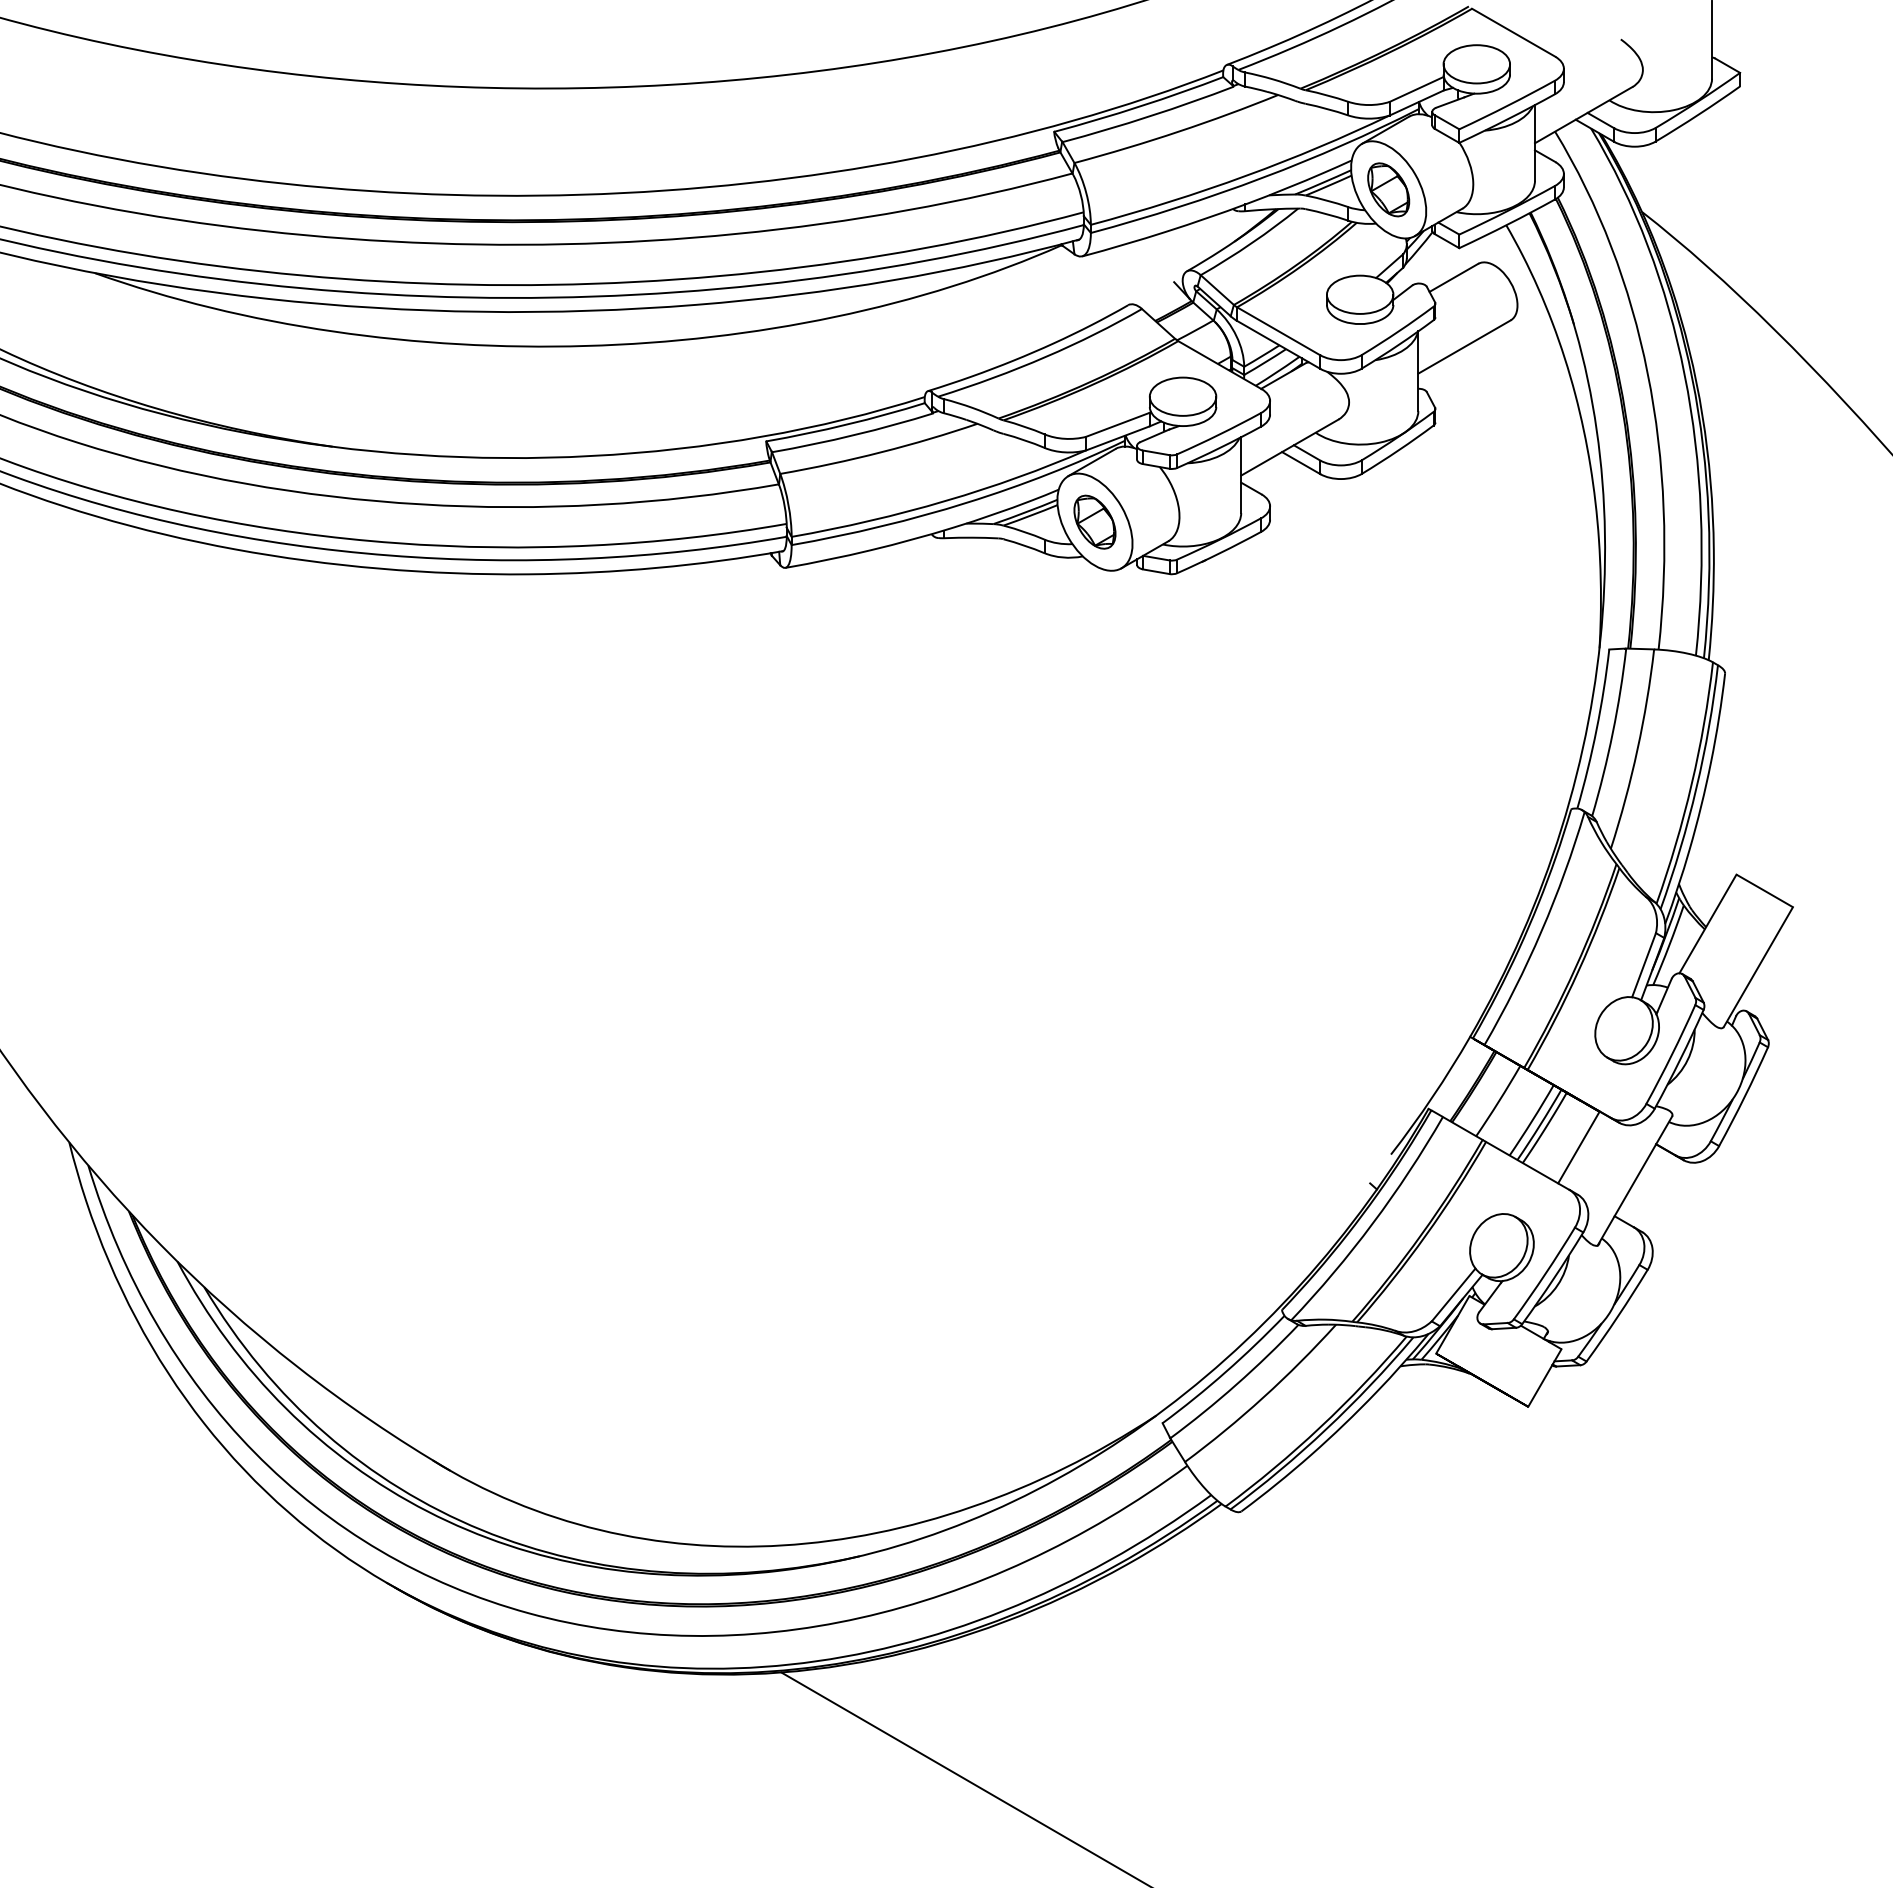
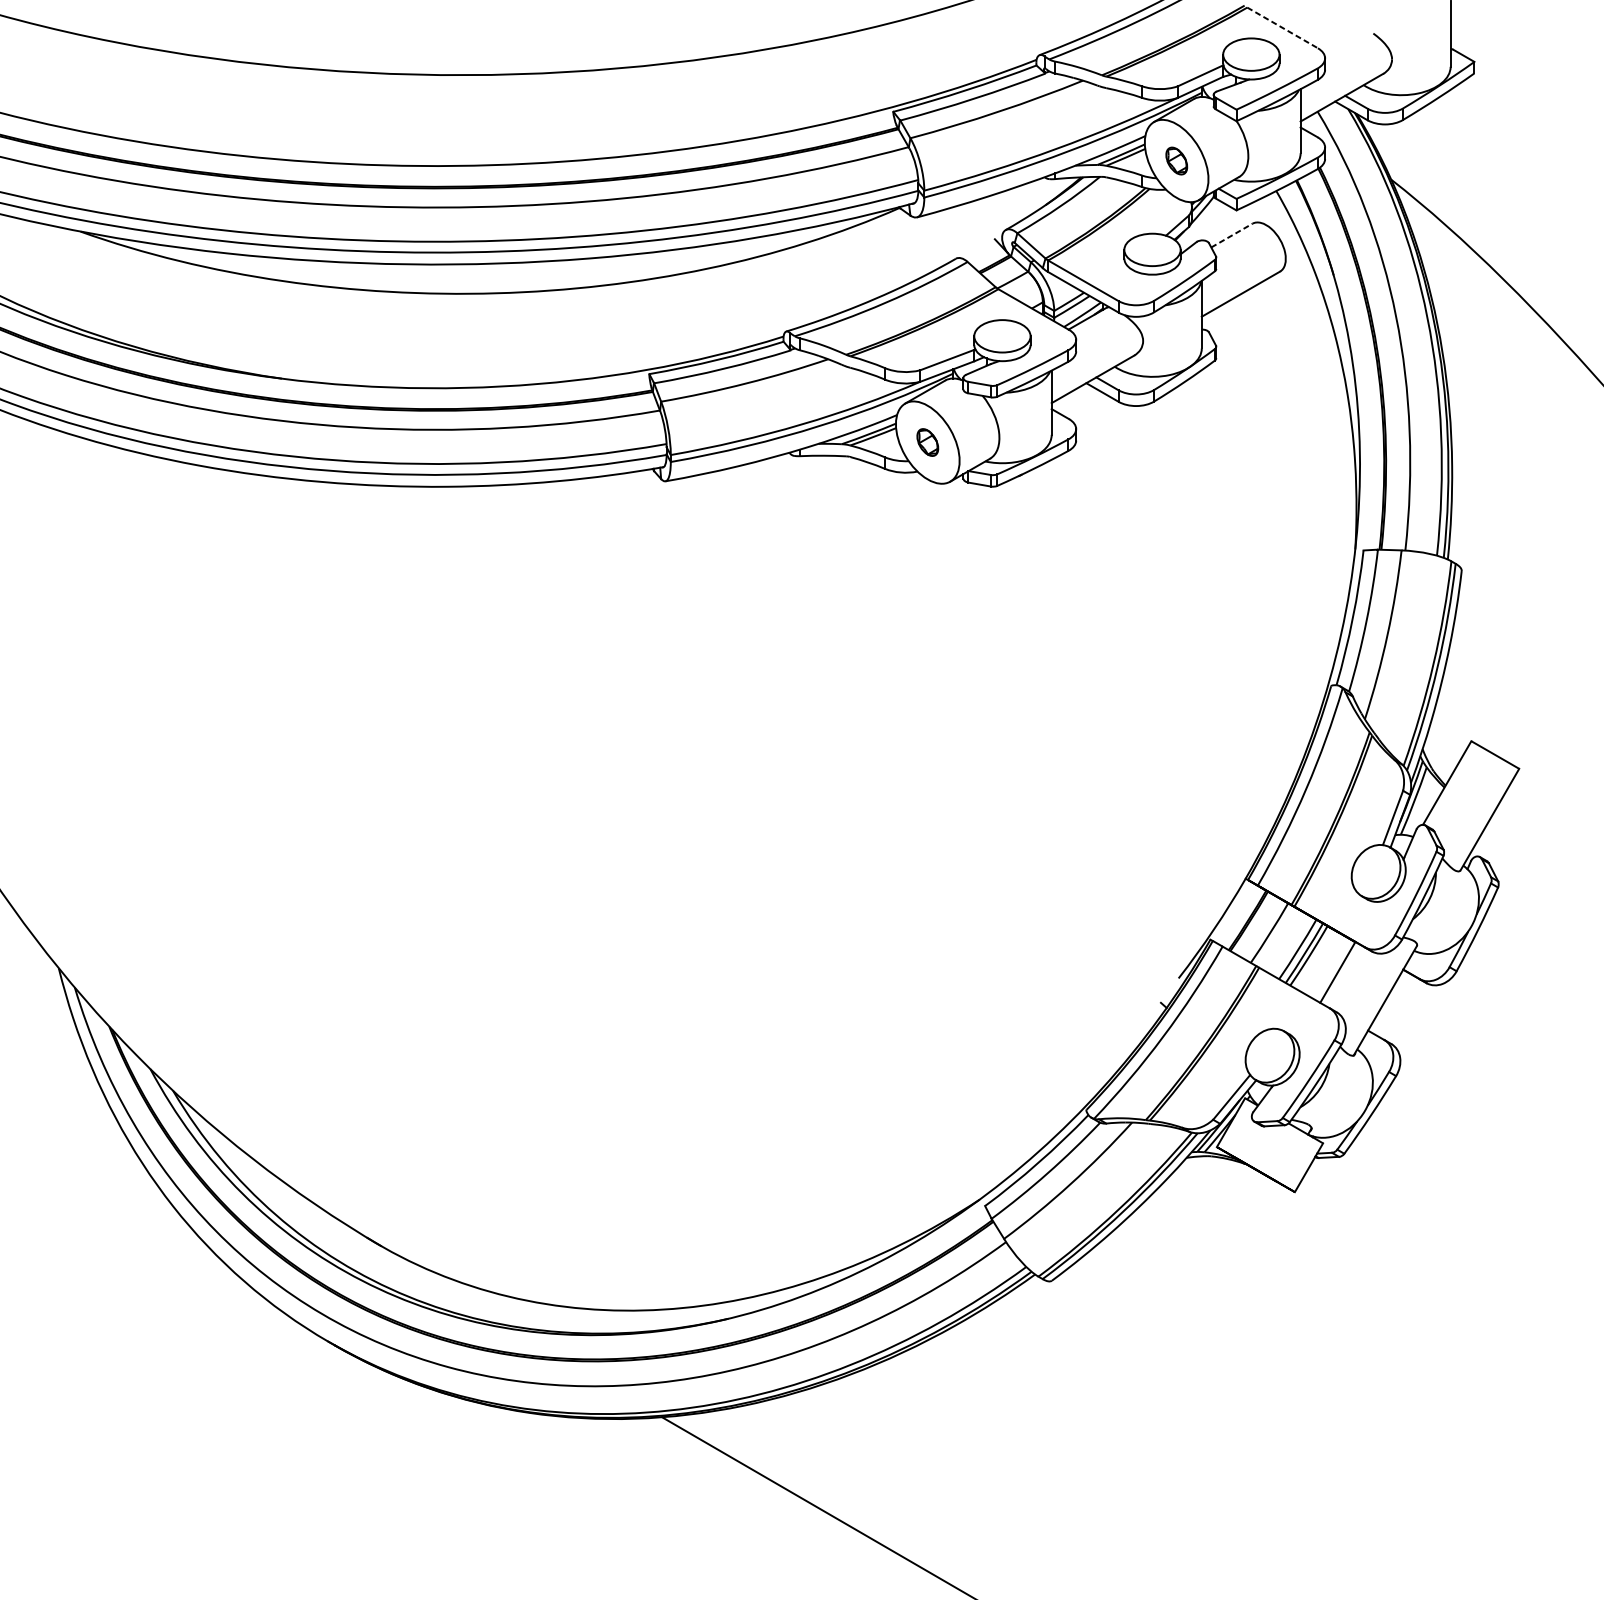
line: (1514, 33) -> (1283, 28), solid -> dashed
part: (1388, 189) -> (1176, 160), size x0.6
line: (1454, 277) -> (1232, 235), solid -> dashed
part: (1094, 521) -> (927, 442), size x0.6

